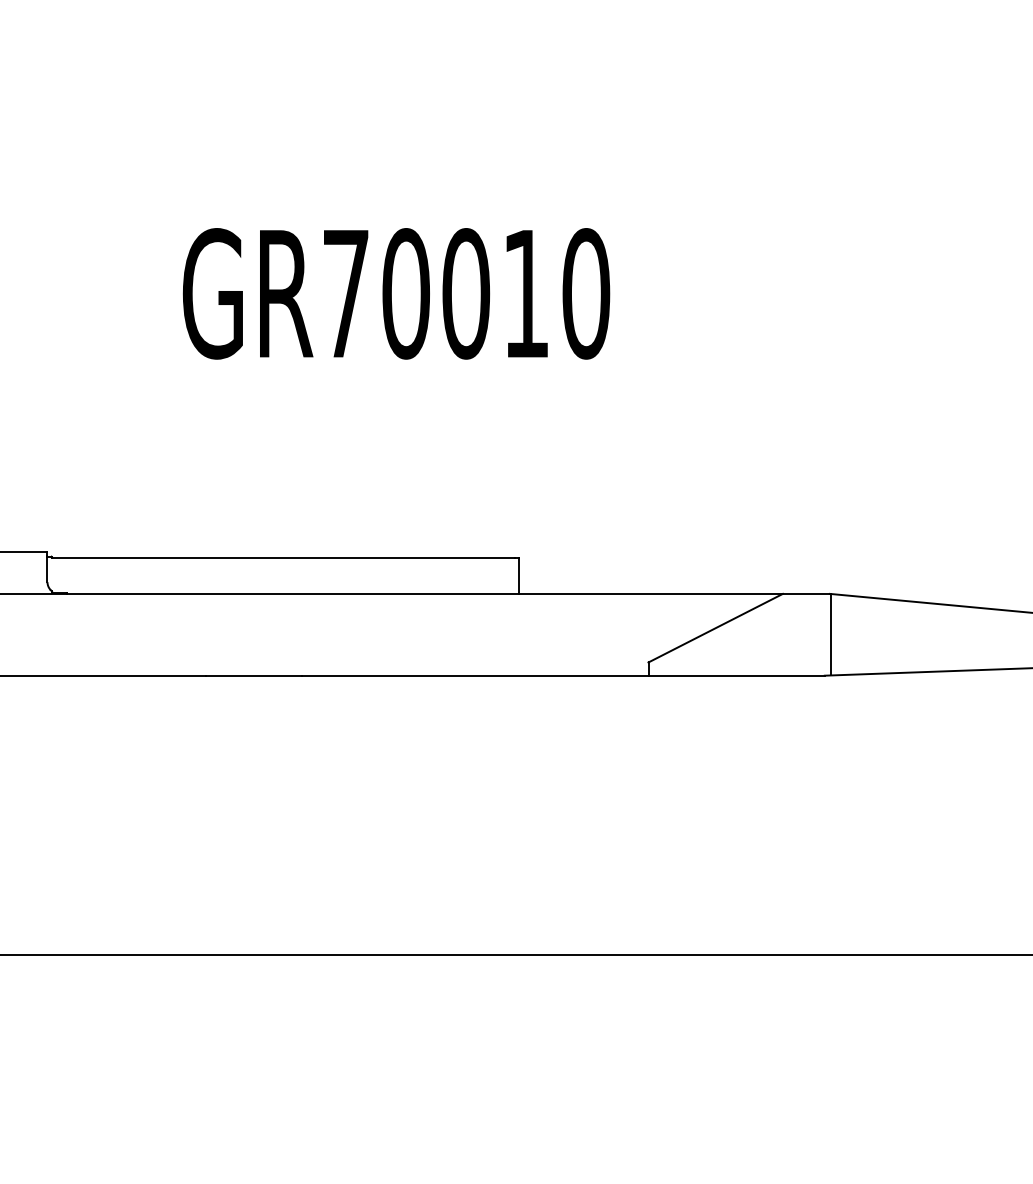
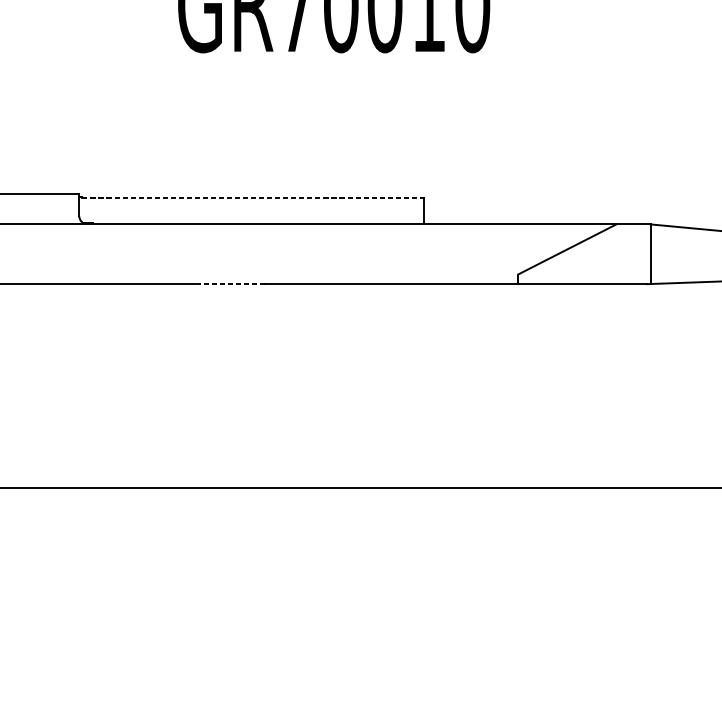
line: (283, 557) -> (251, 197), solid -> dashed
line: (253, 675) -> (229, 284), solid -> dashed

